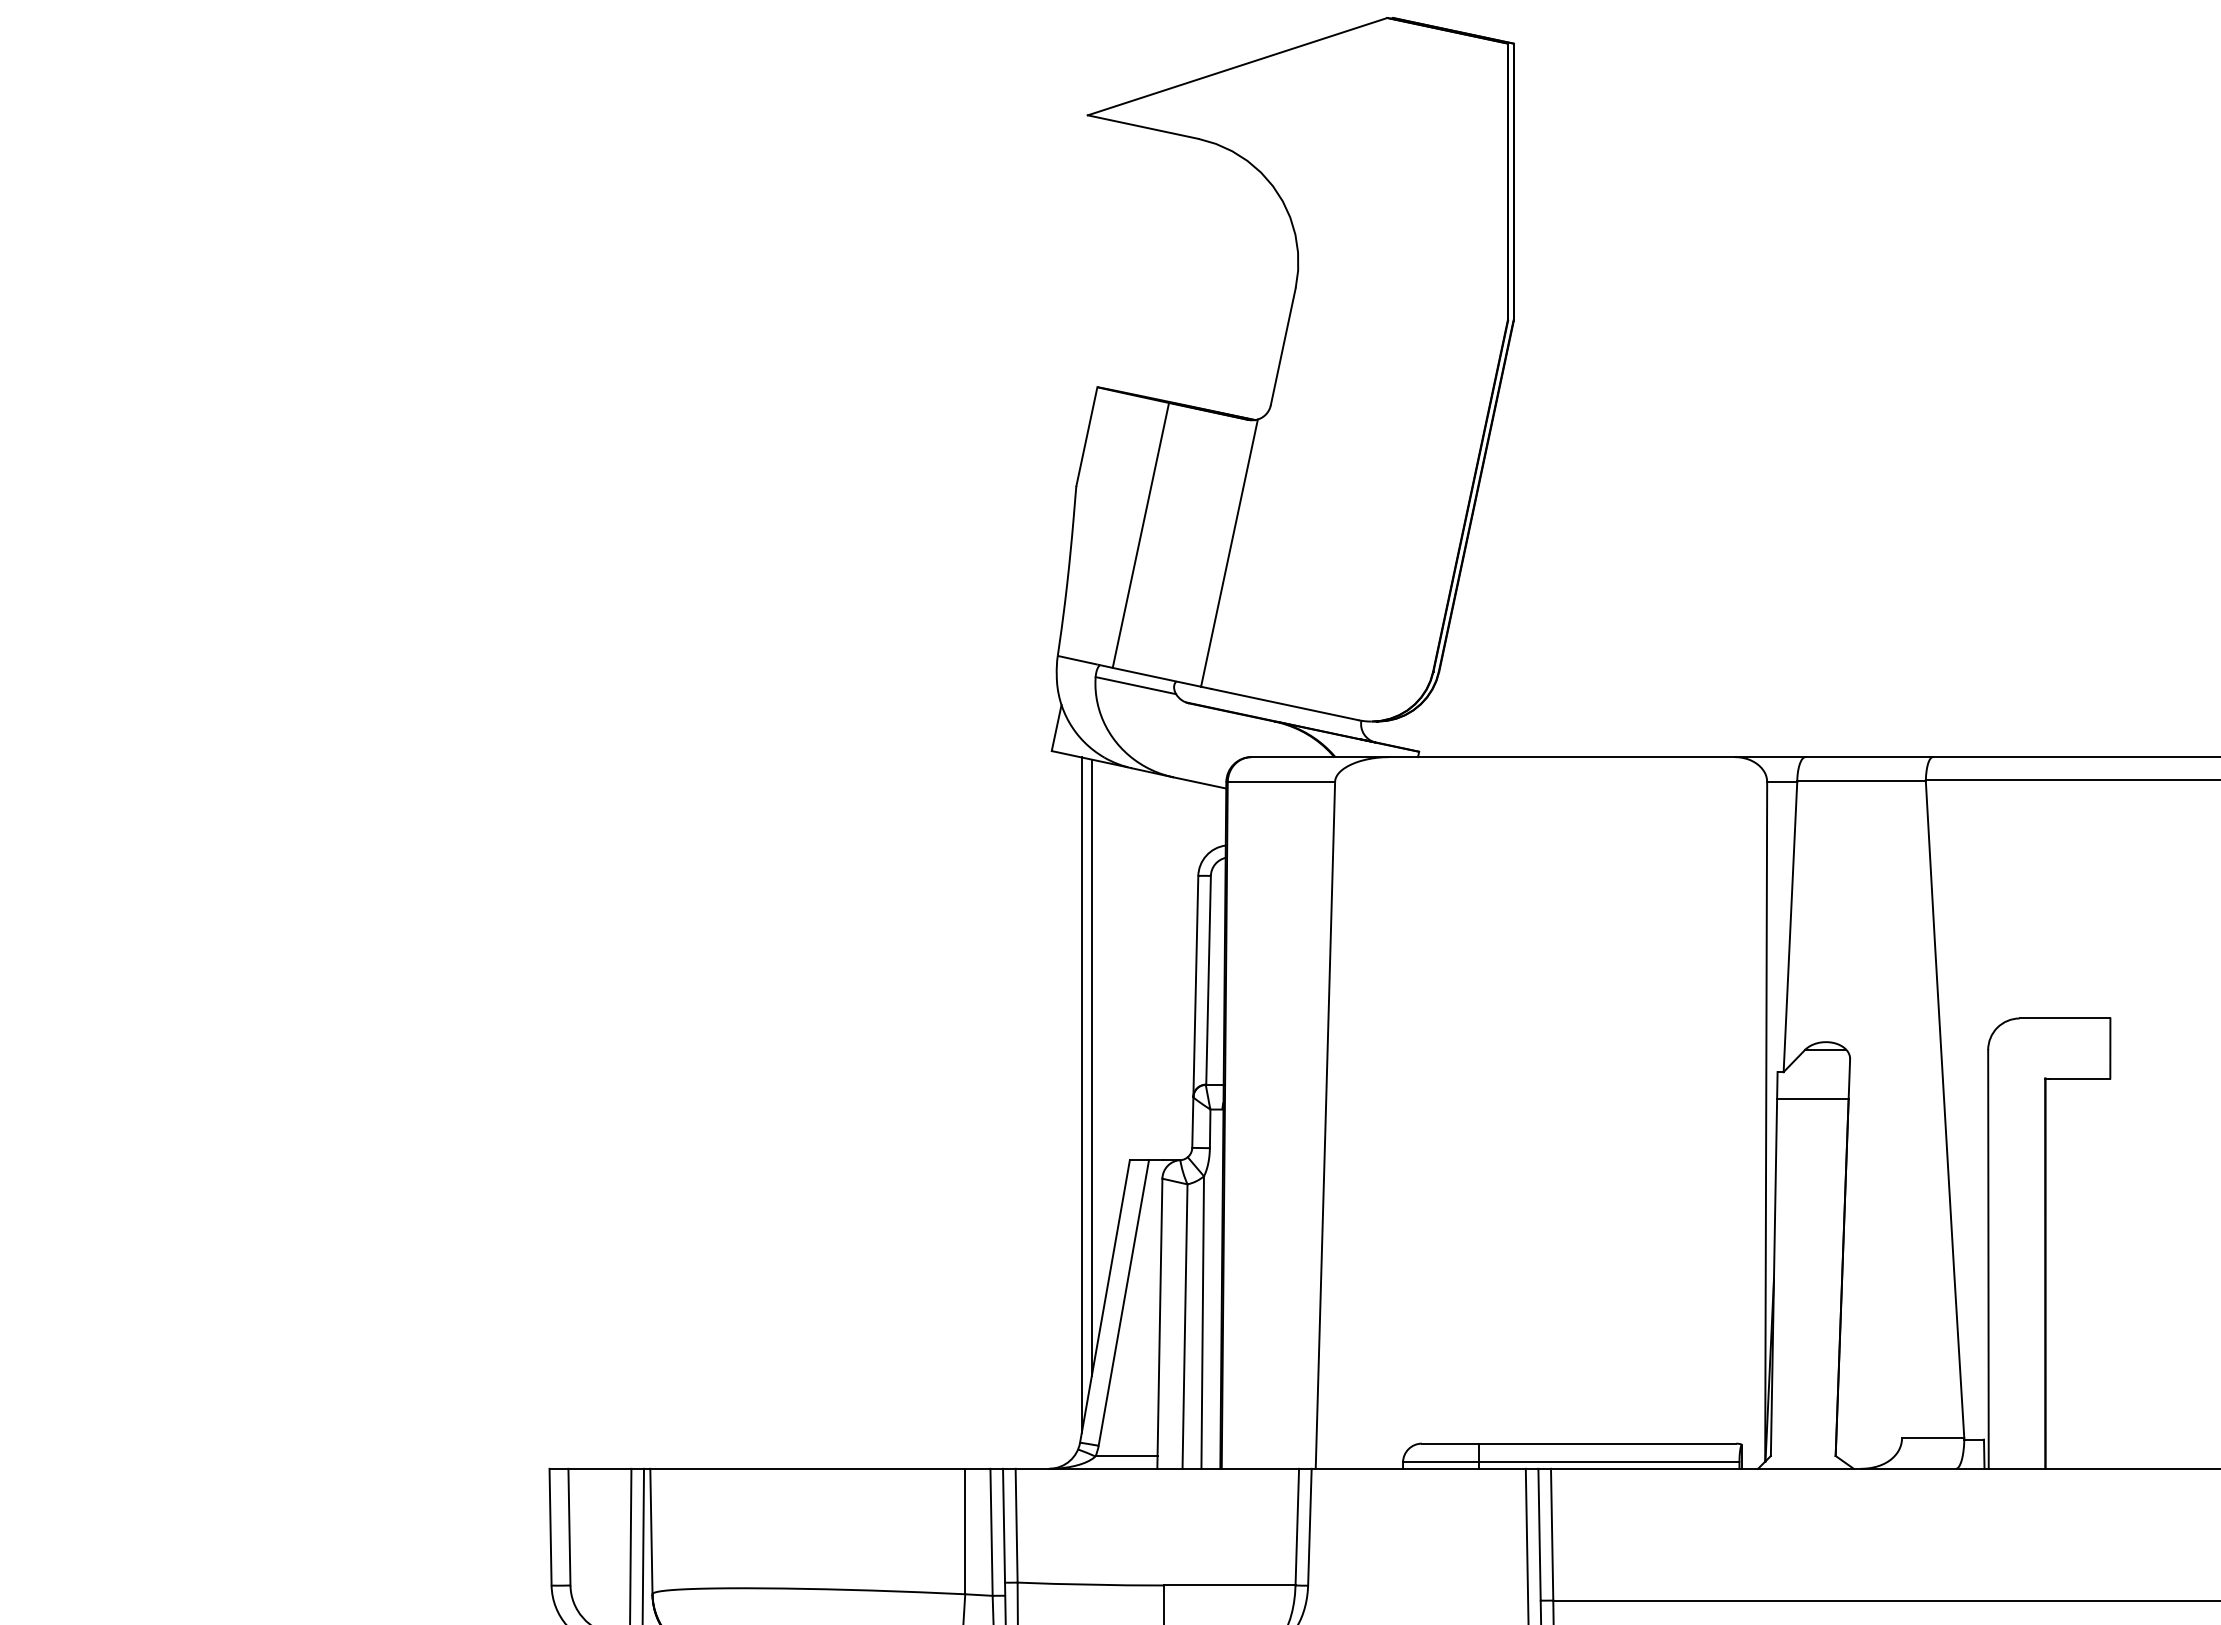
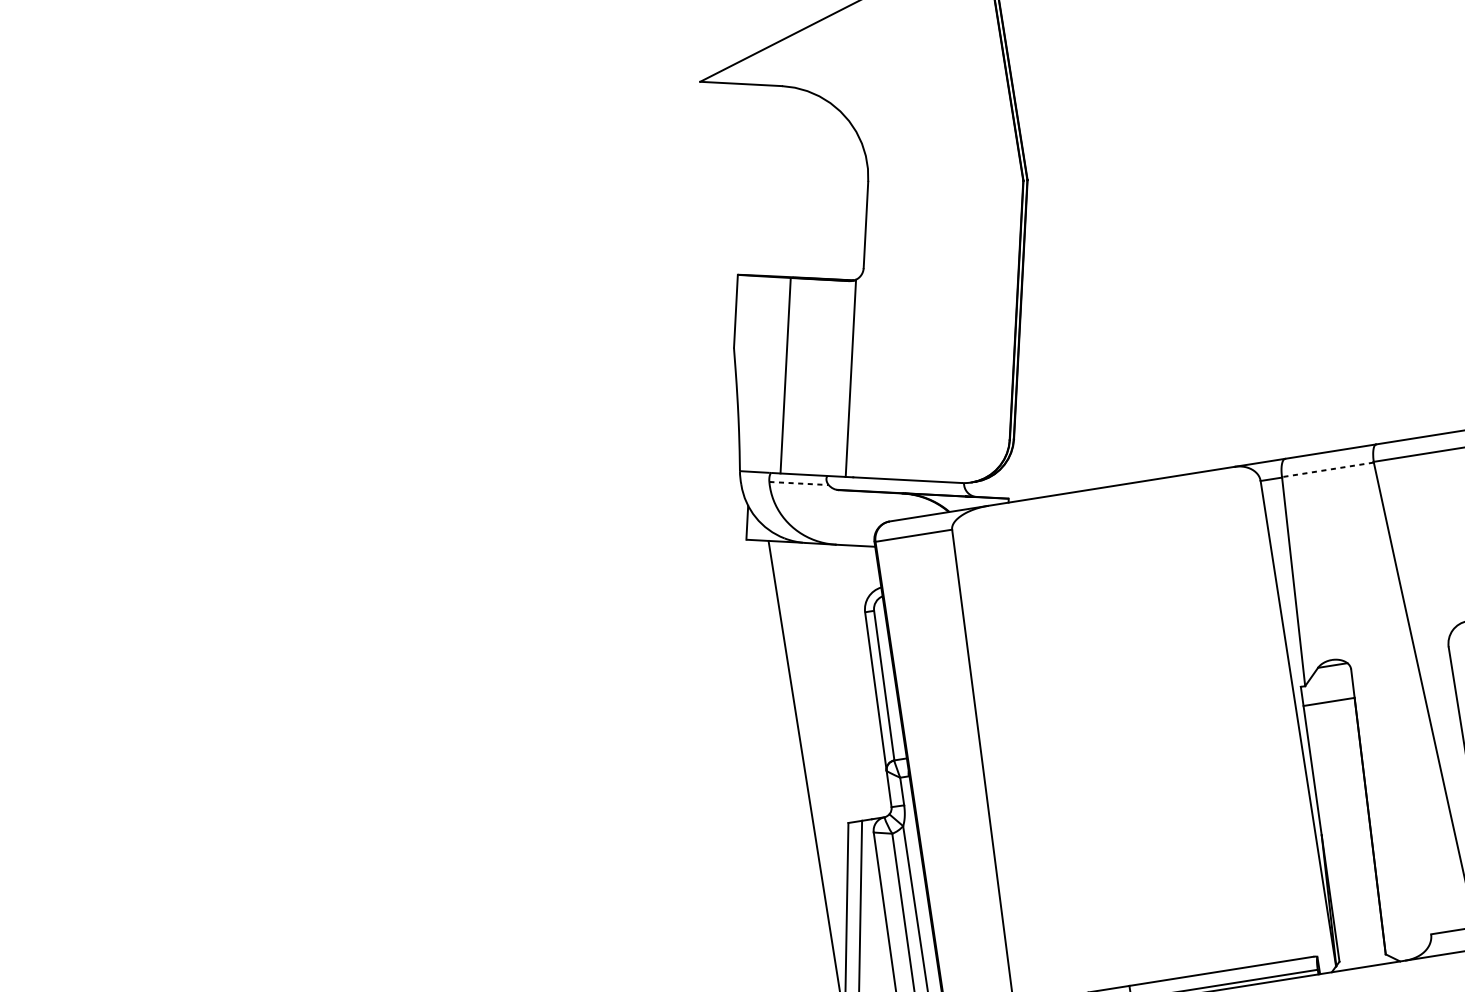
line: (1136, 685) -> (799, 483), solid -> dashed
line: (1861, 781) -> (1327, 469), solid -> dashed
line: (1091, 1067) -> (810, 761), removed

